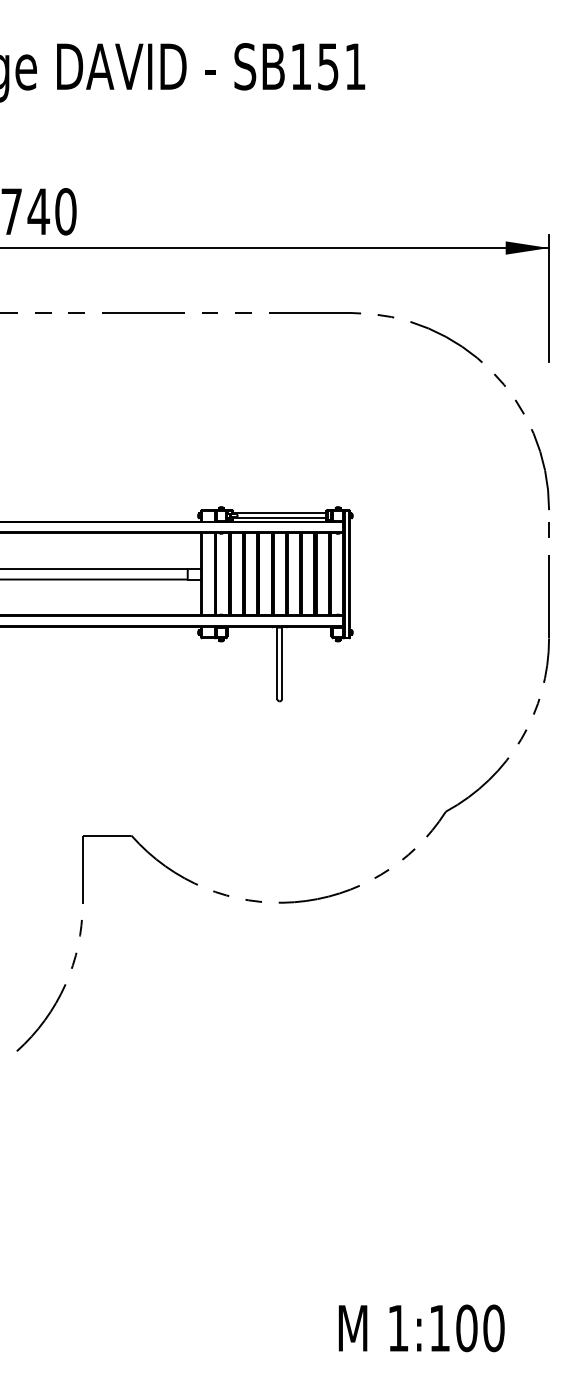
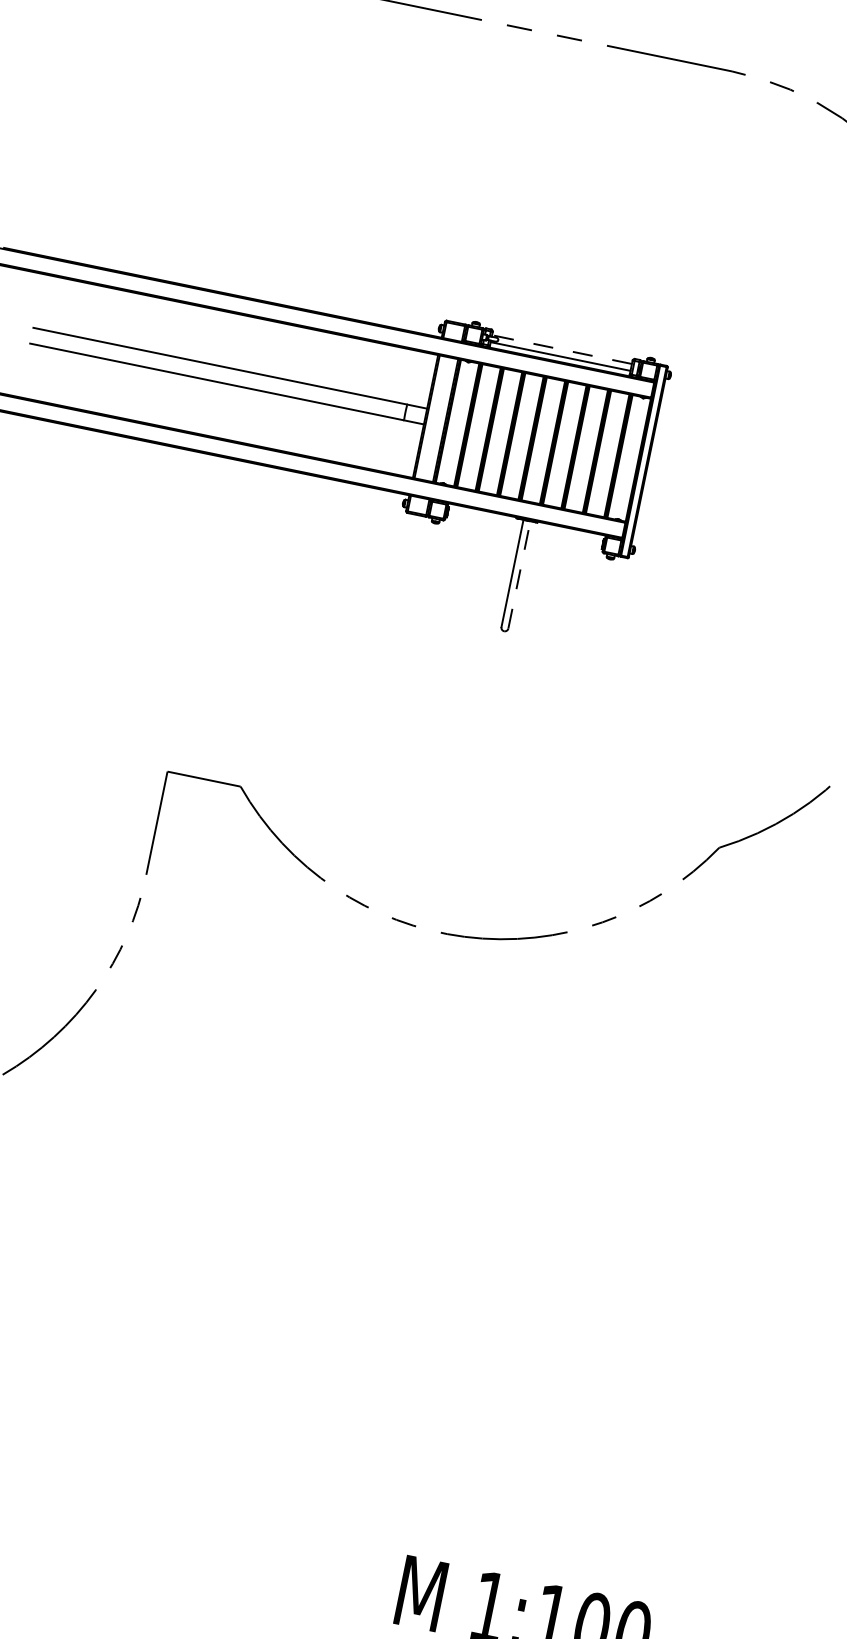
line: (279, 513) -> (561, 349), solid -> dashed
line: (282, 663) -> (520, 575), solid -> dashed

